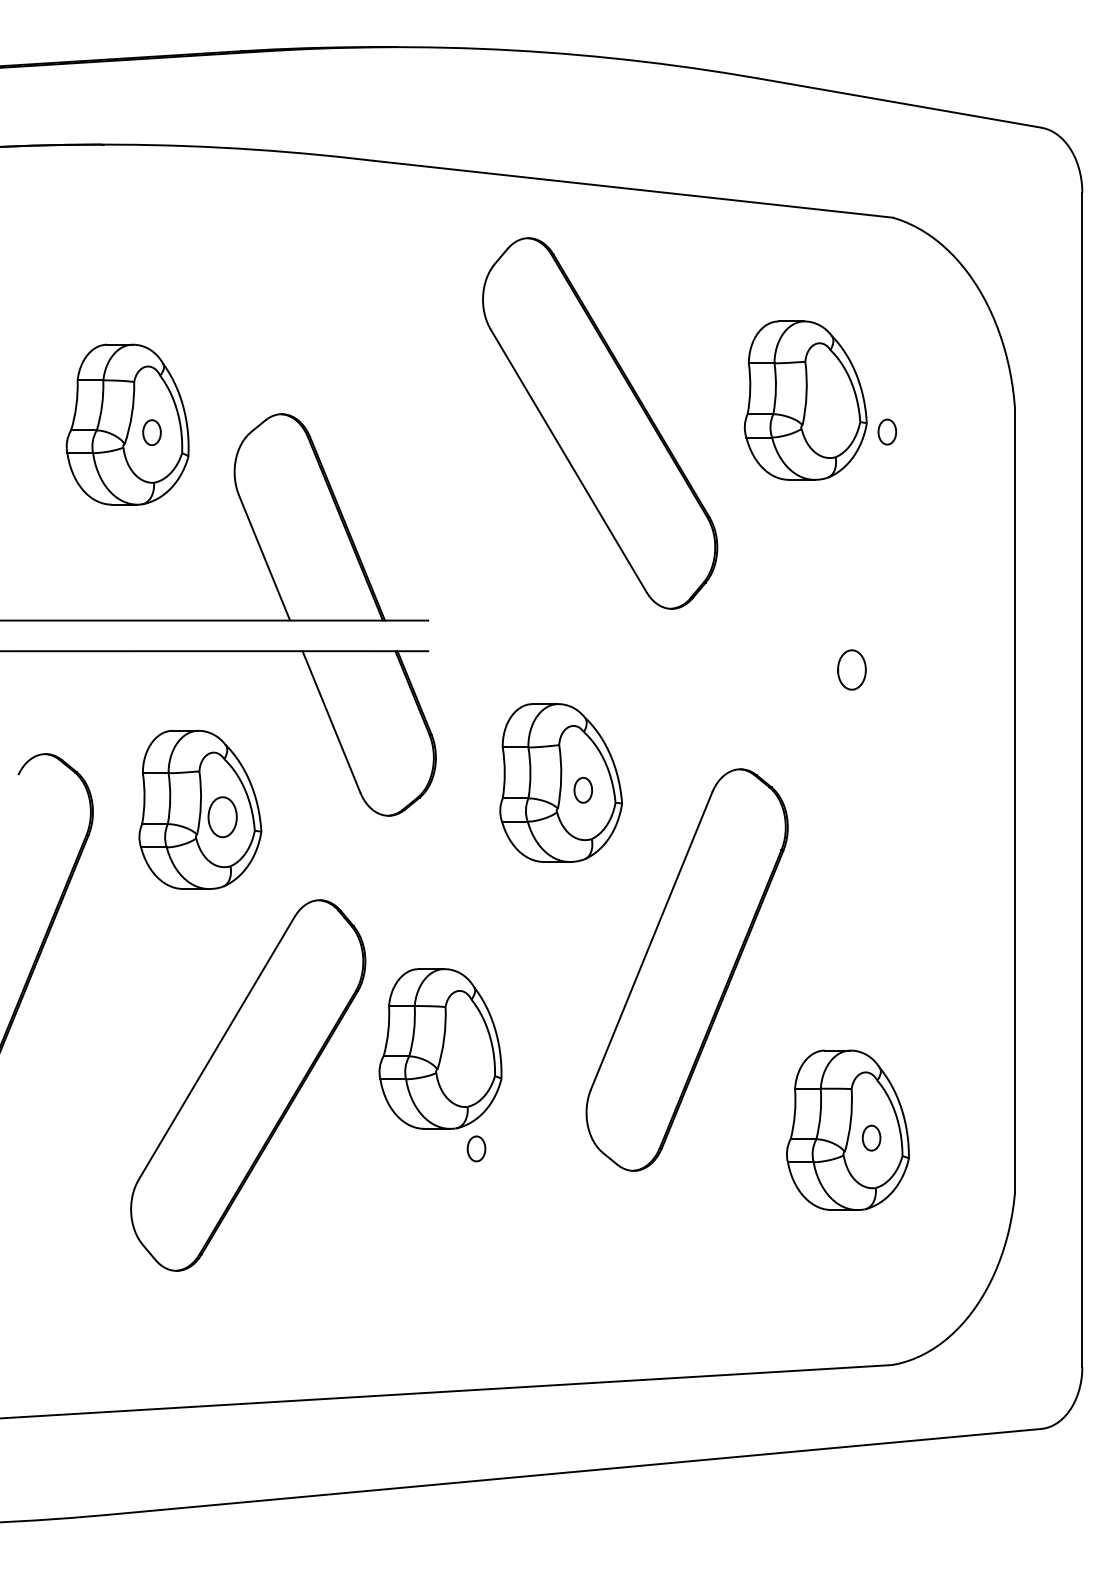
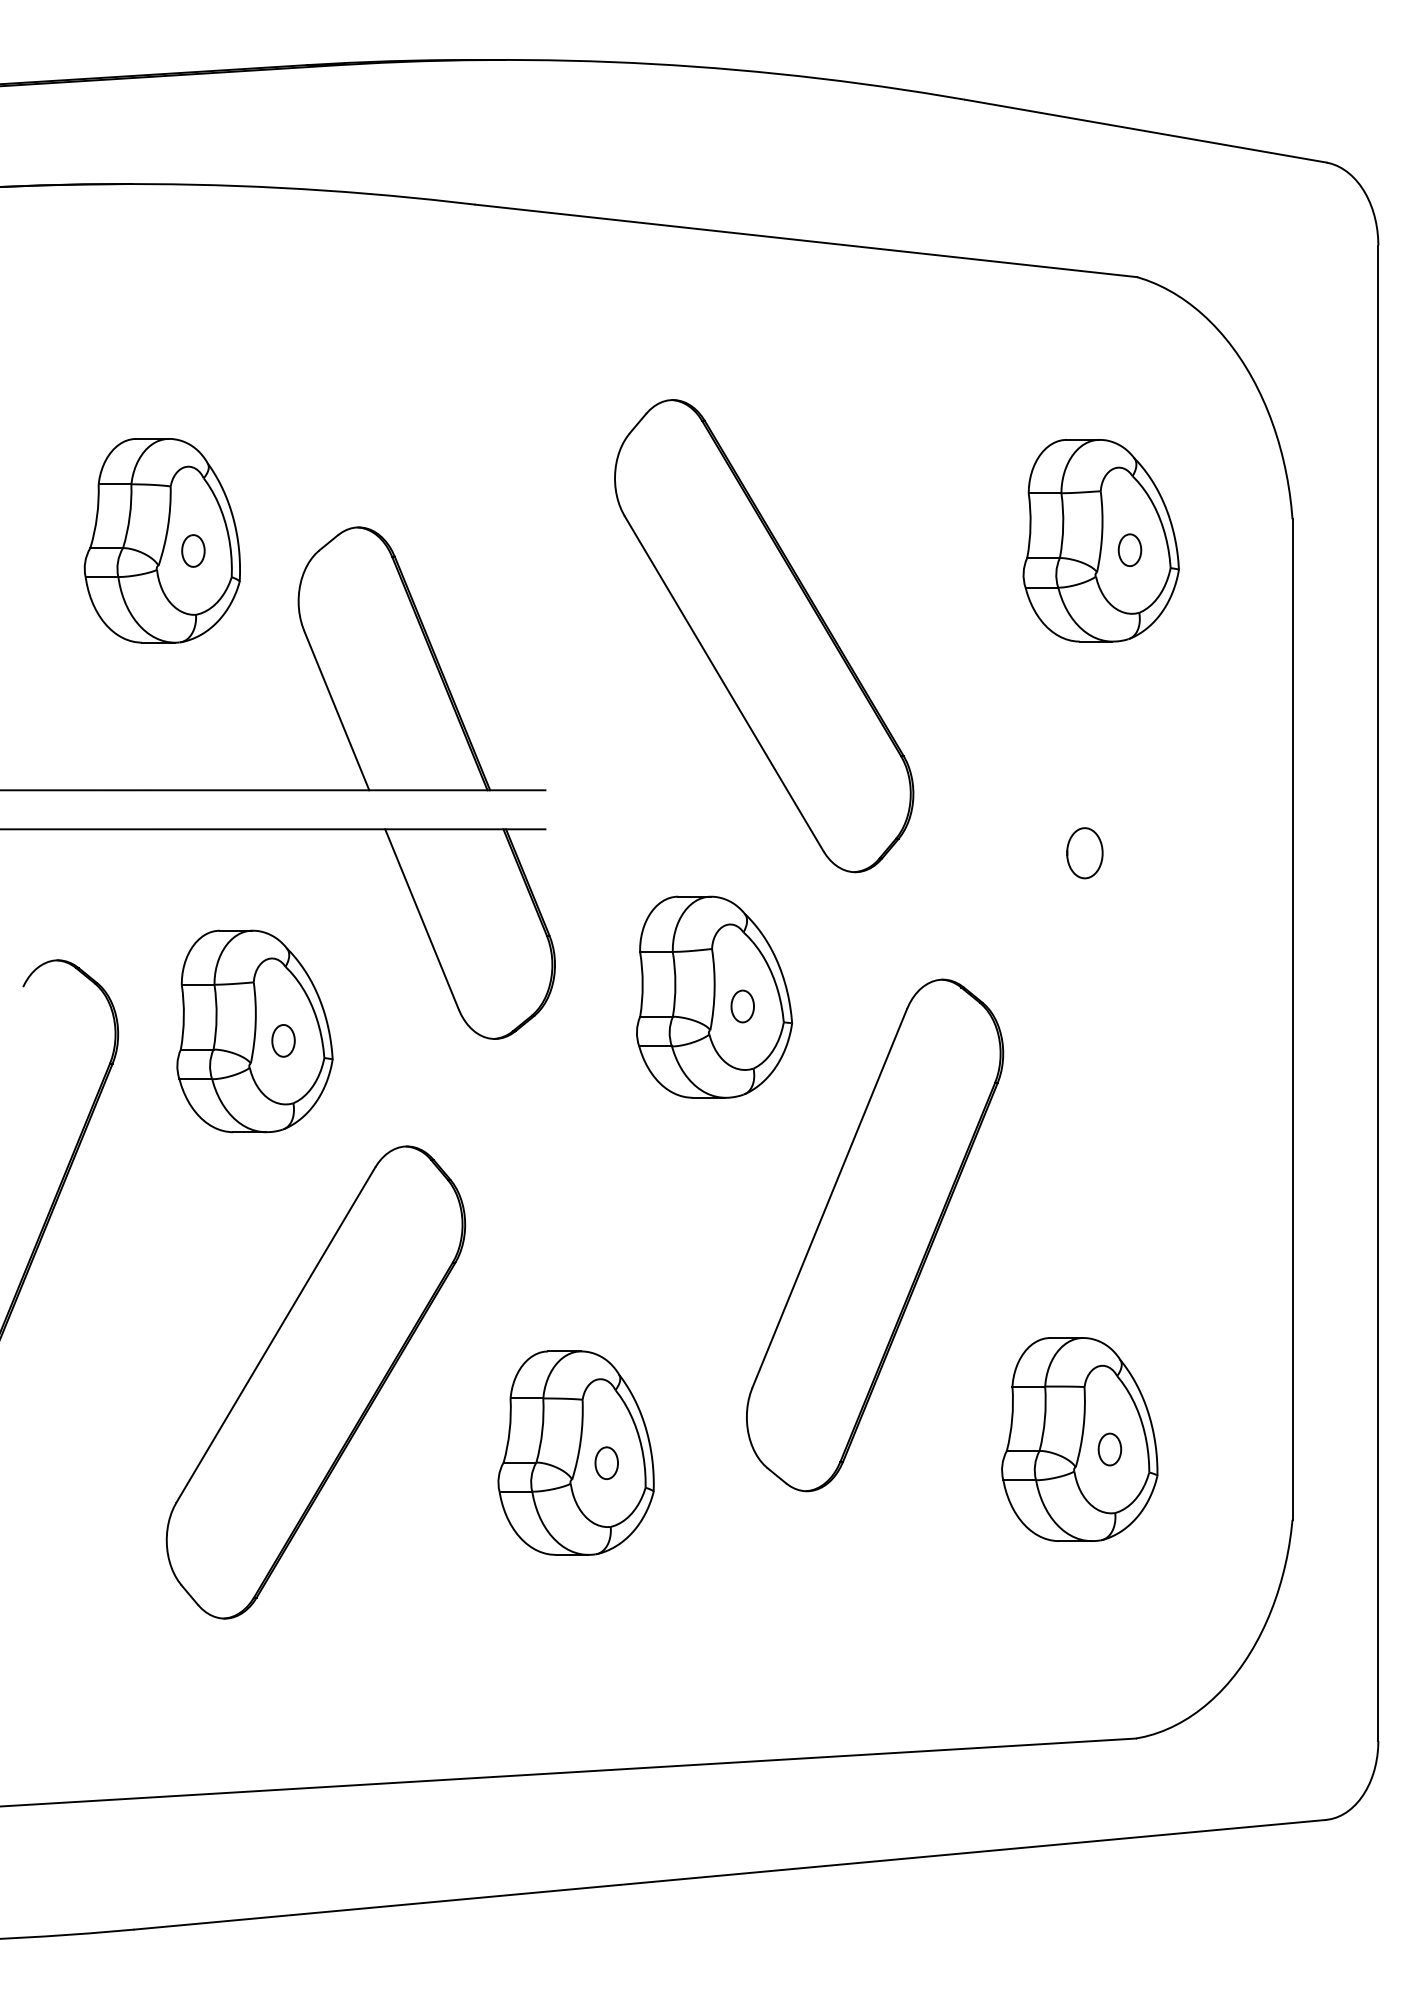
part: (805, 400) -> (1100, 540), moved
part: (600, 423) -> (764, 636), moved
part: (222, 817) -> (283, 1041), size x0.62
part: (440, 1048) -> (576, 1452), moved

